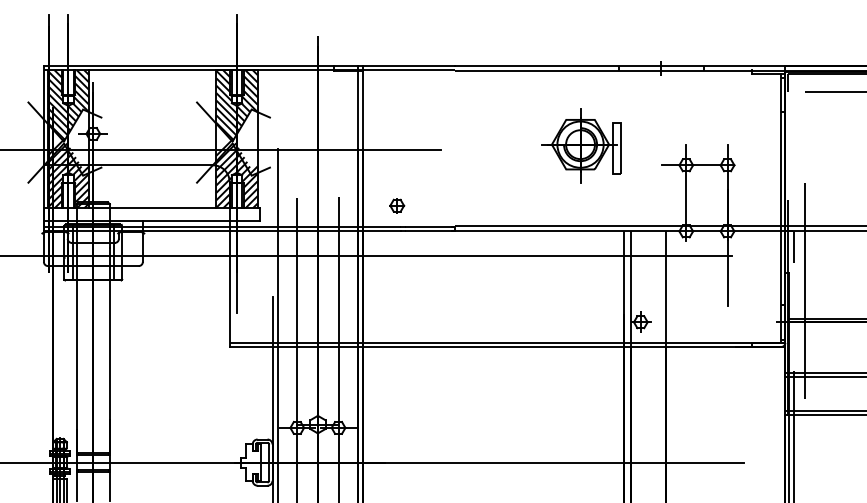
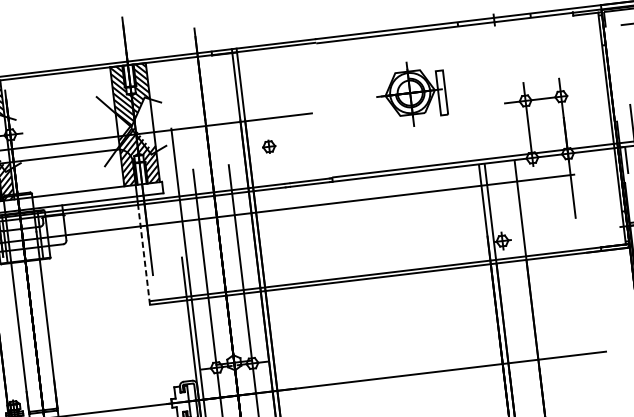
part: (581, 145) -> (411, 93), moved
part: (397, 205) -> (269, 146), moved
line: (229, 289) -> (144, 255), solid -> dashed

